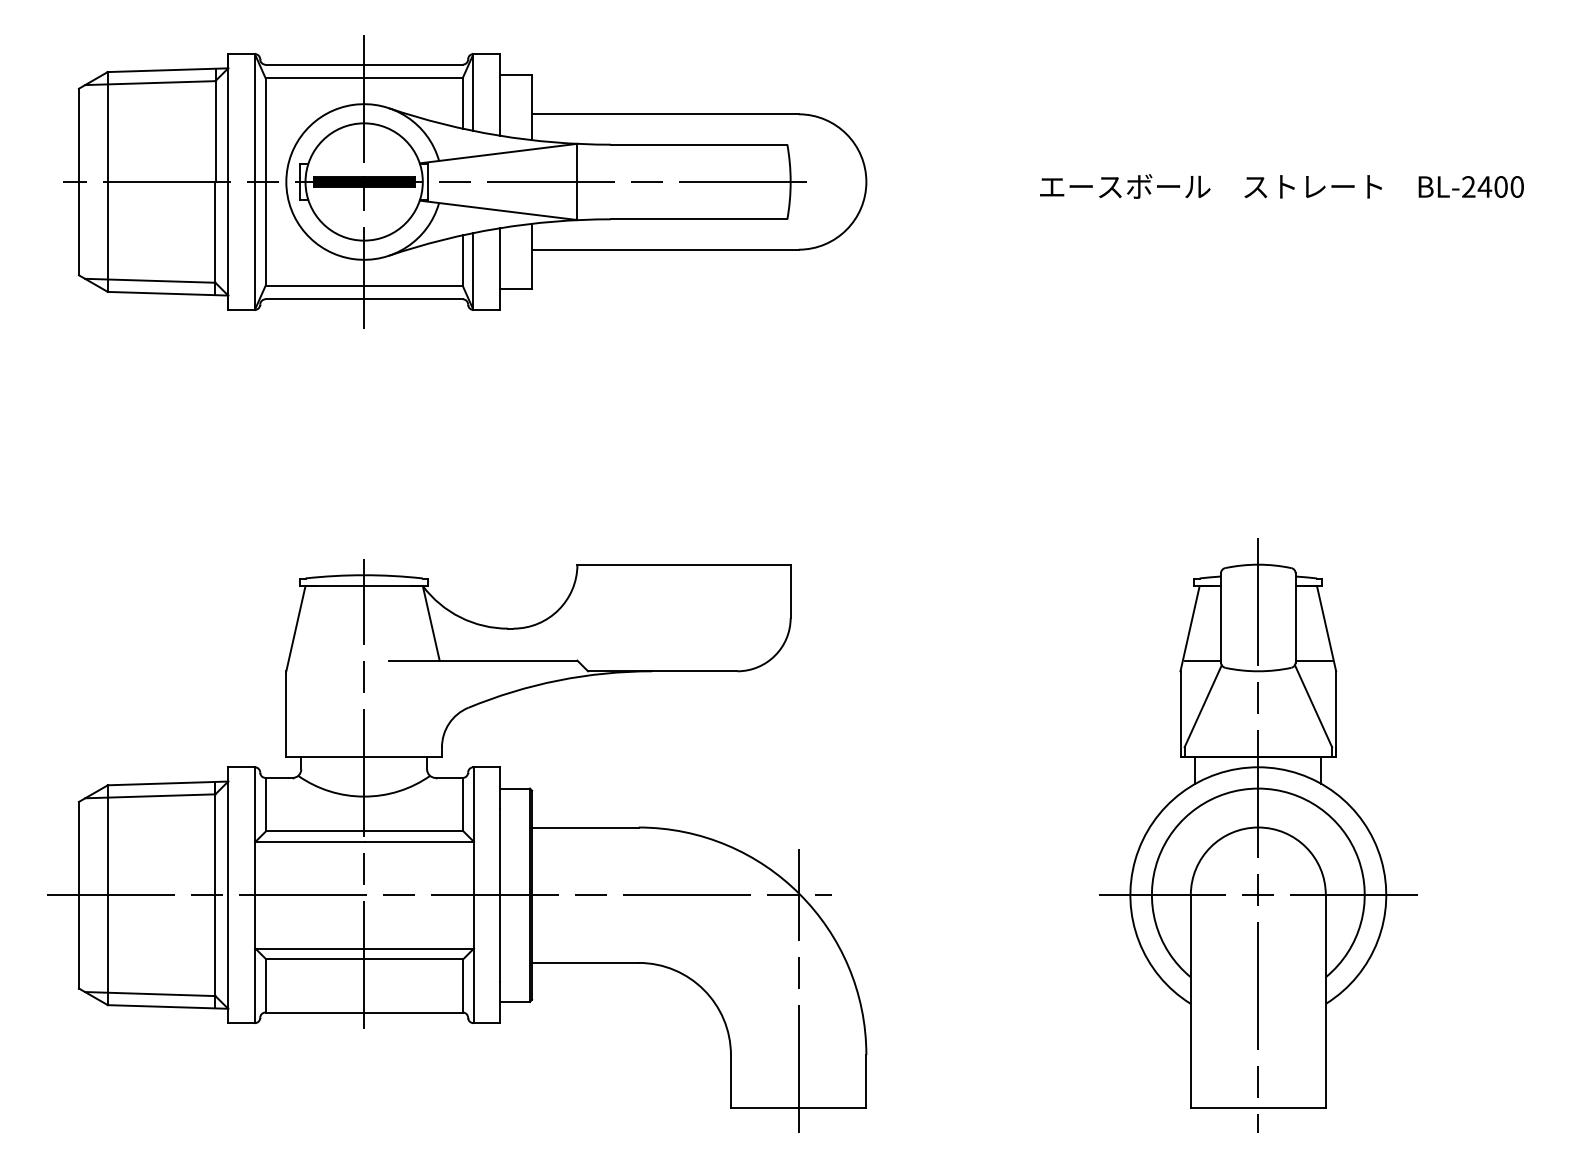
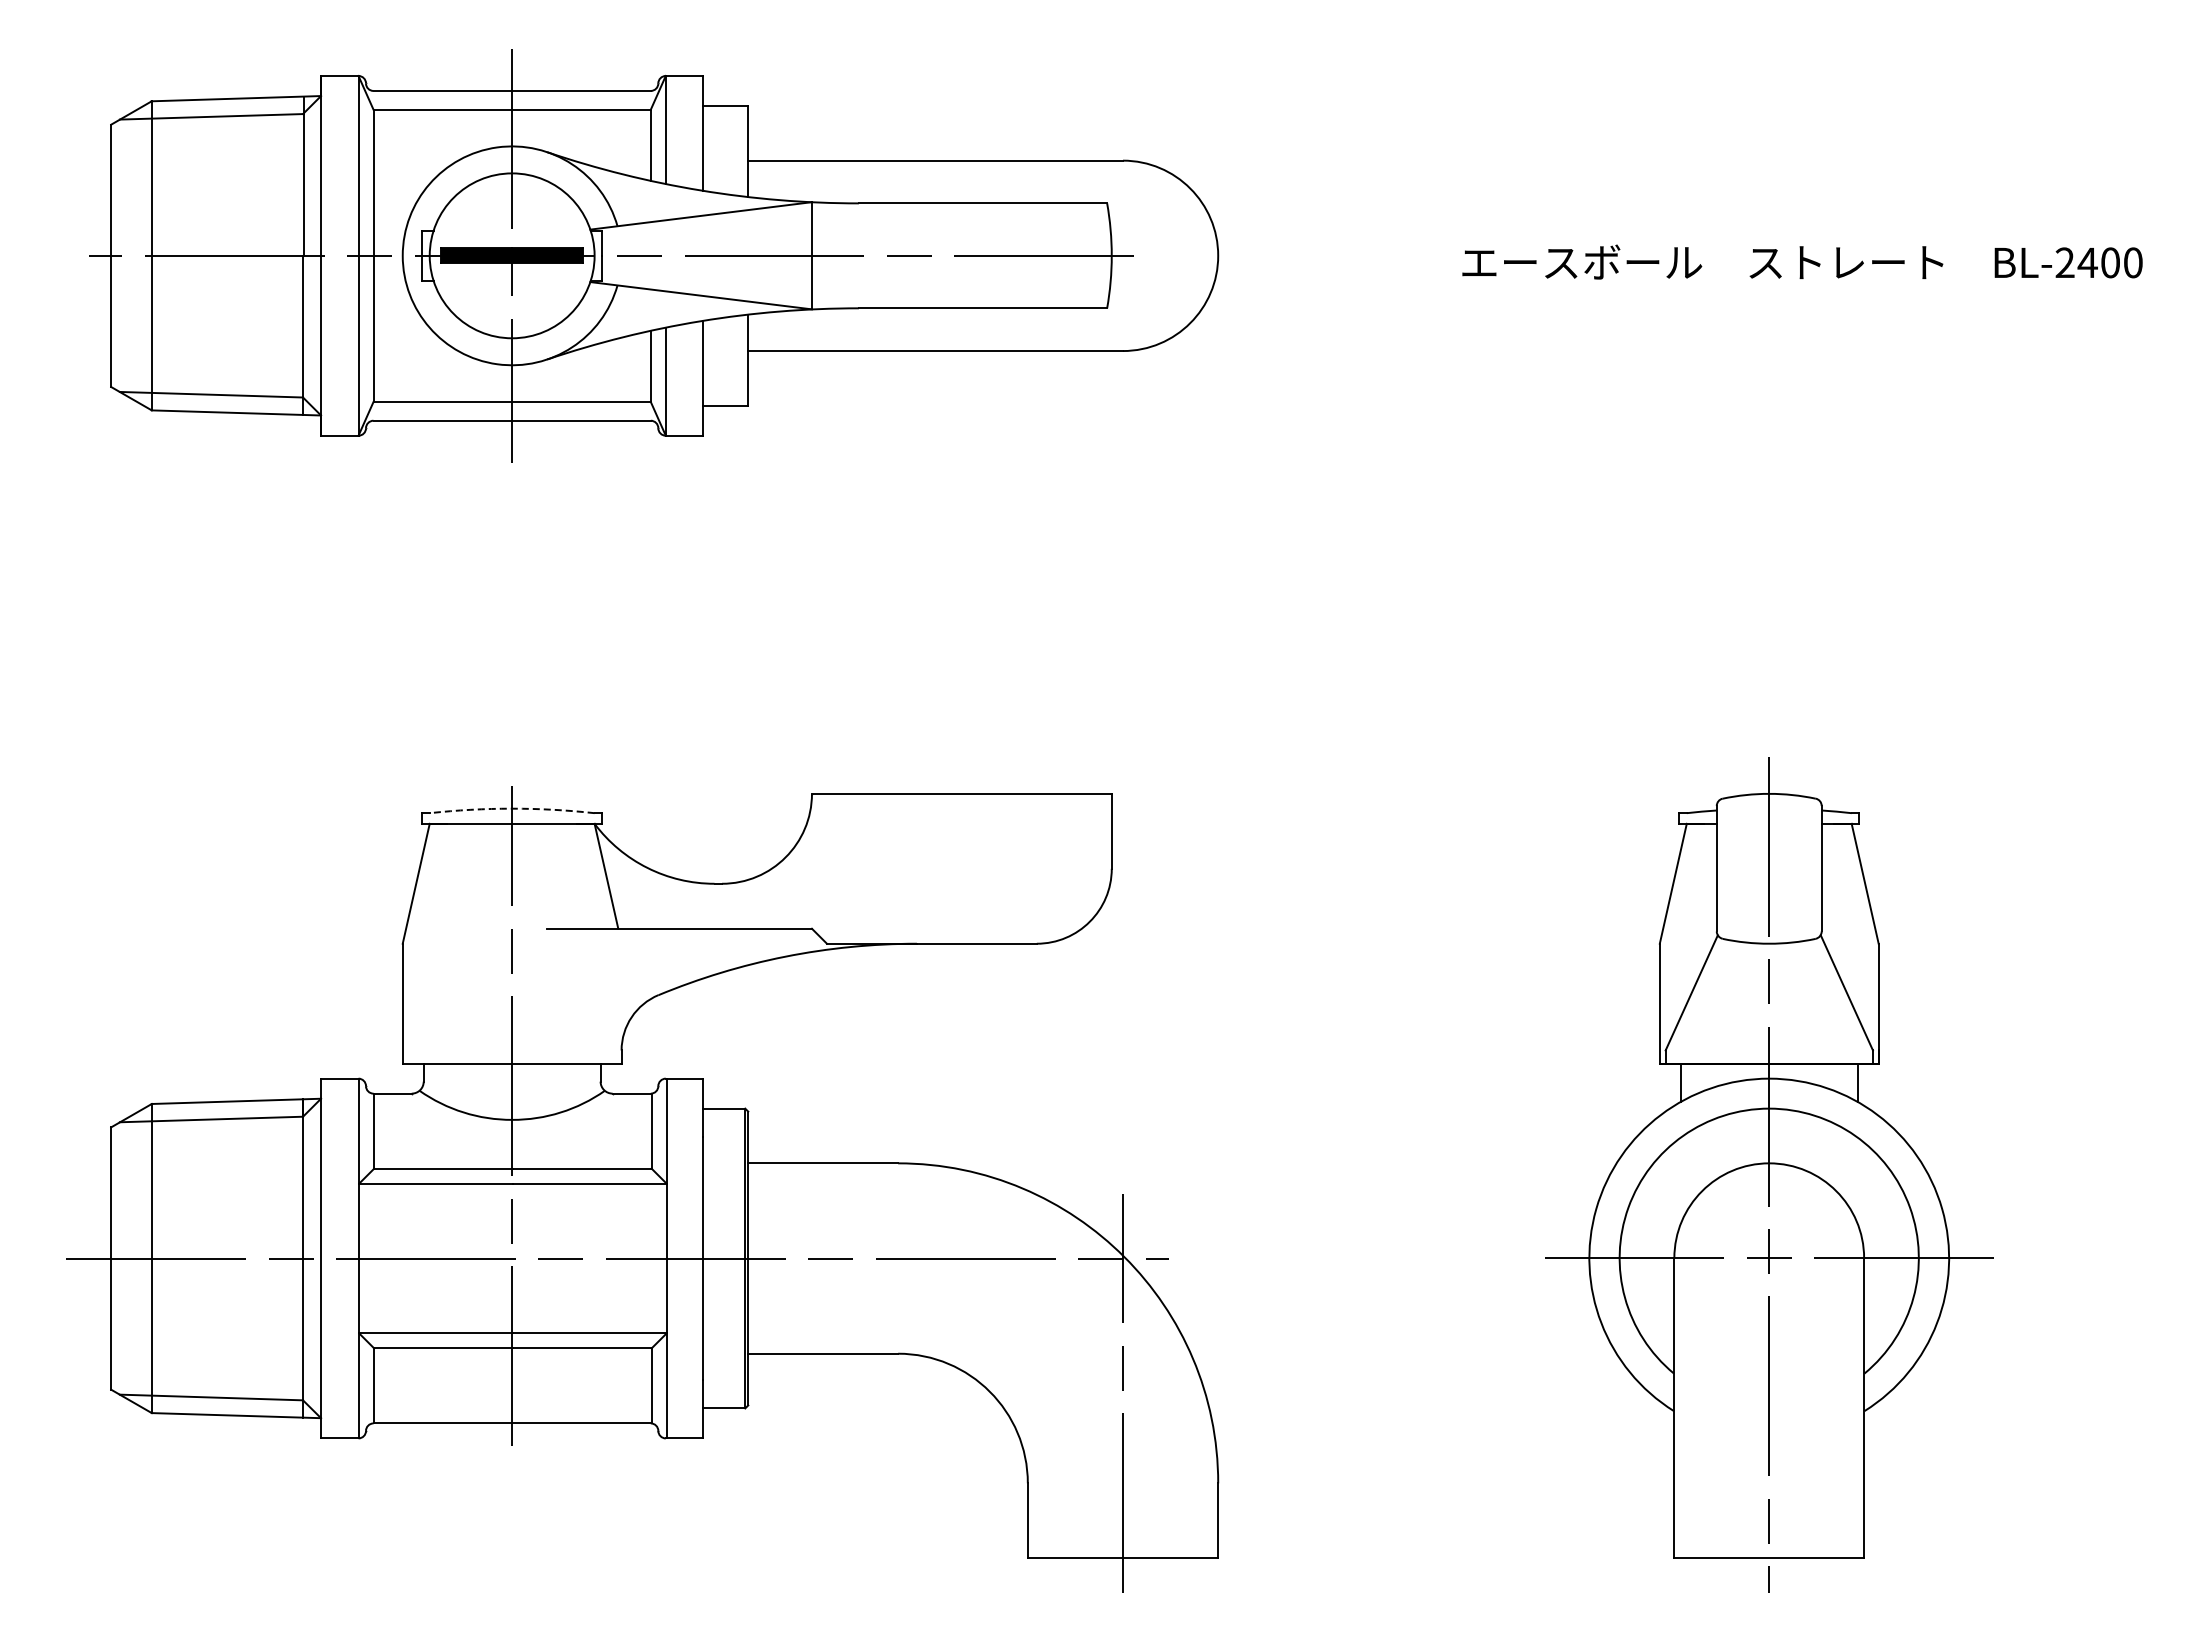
arc: (364, 575) -> (512, 808), solid -> dashed
line: (1202, 660) -> (1690, 928), removed
line: (1313, 660) -> (1846, 928), removed

